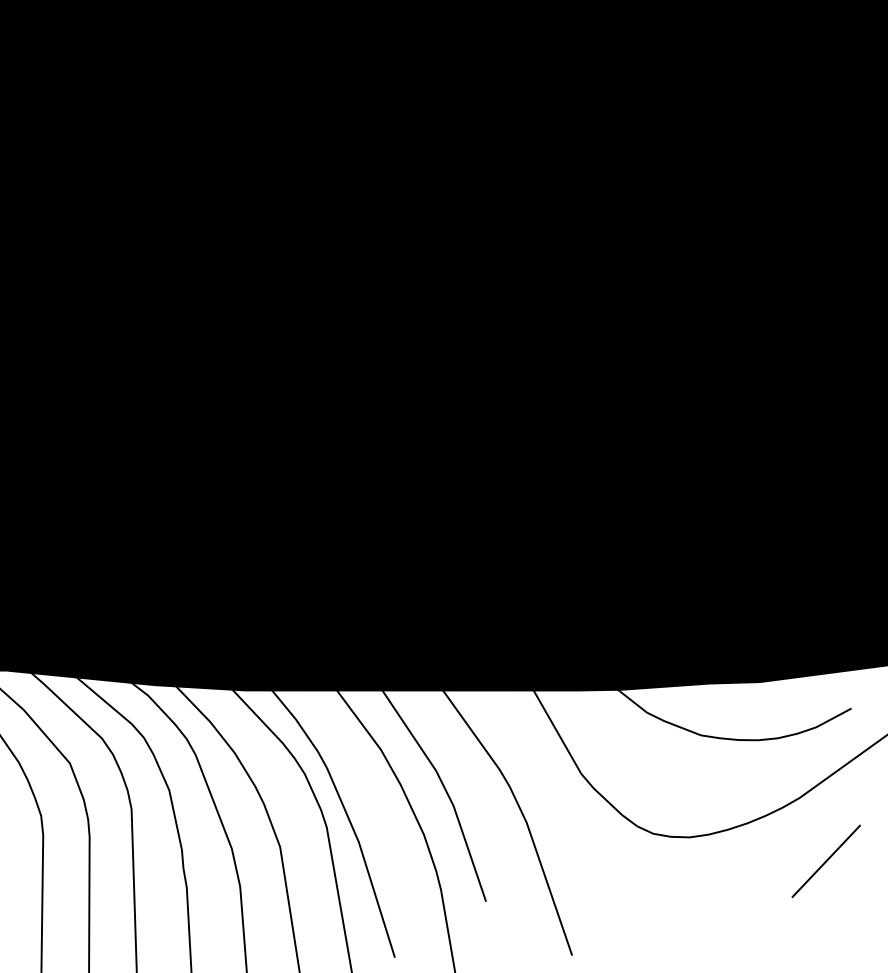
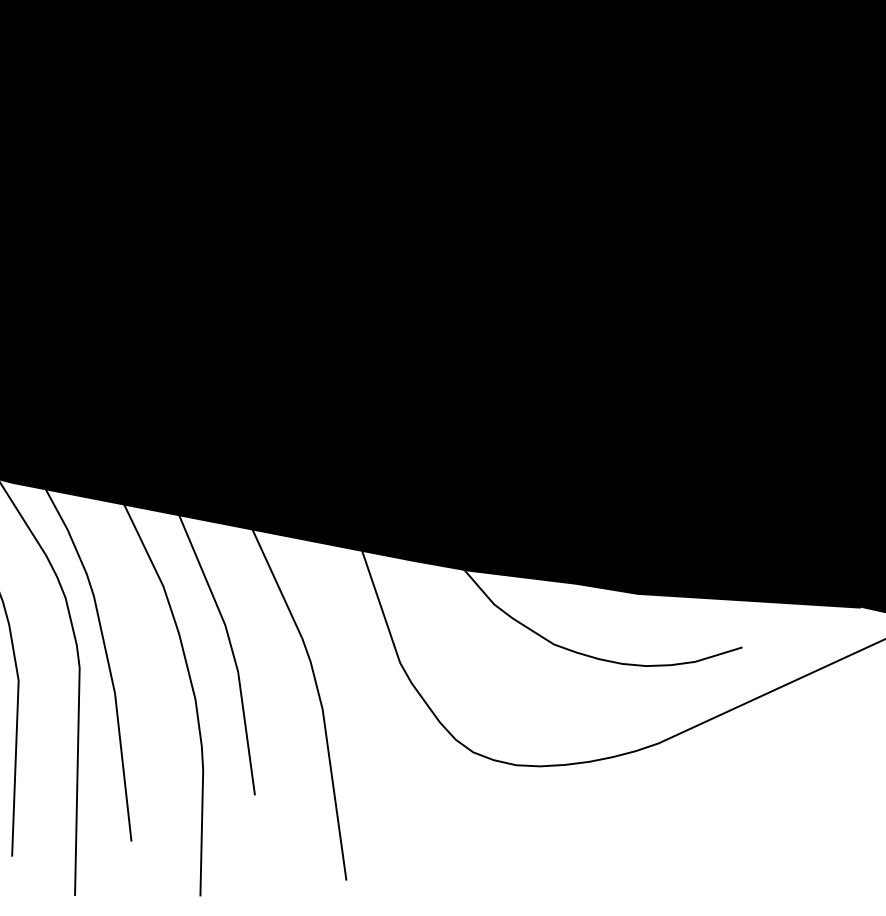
line: (825, 860) -> (675, 825), removed

